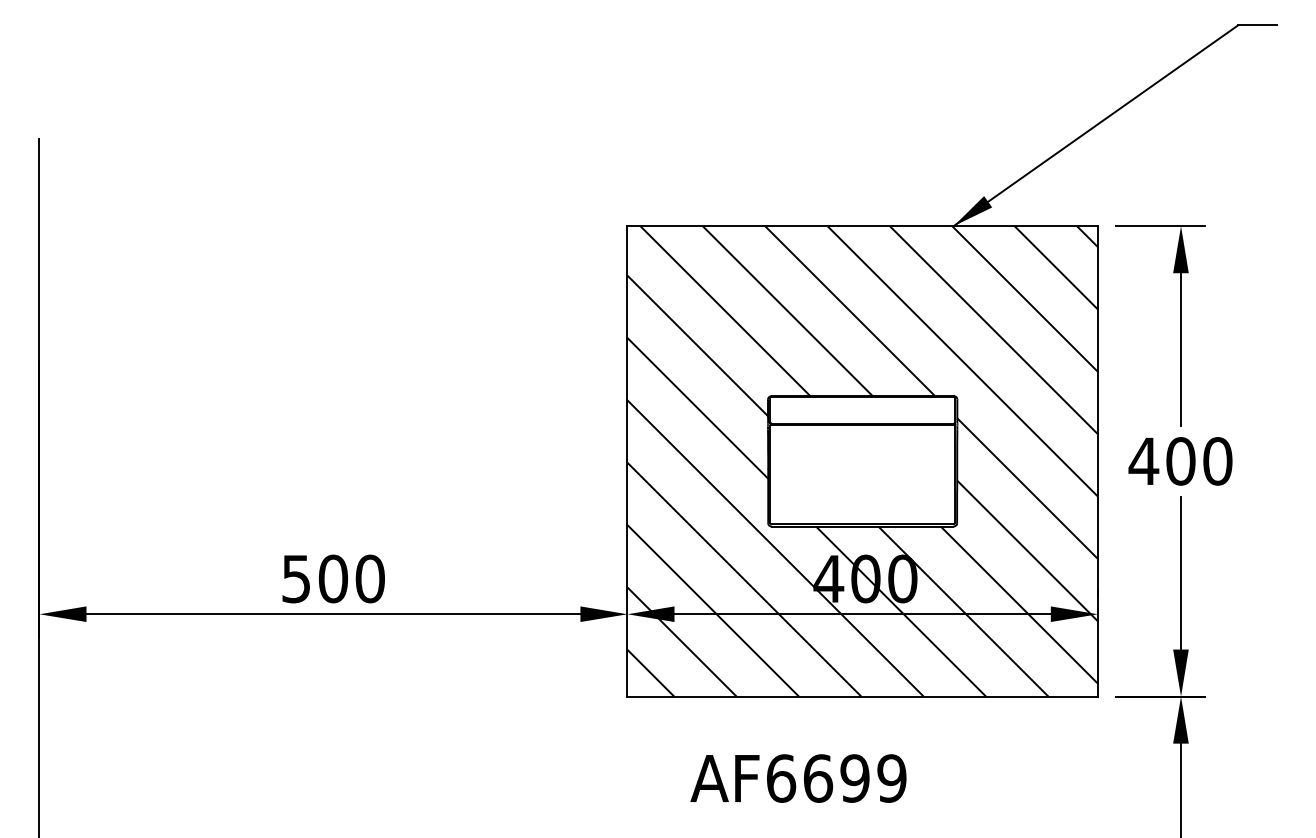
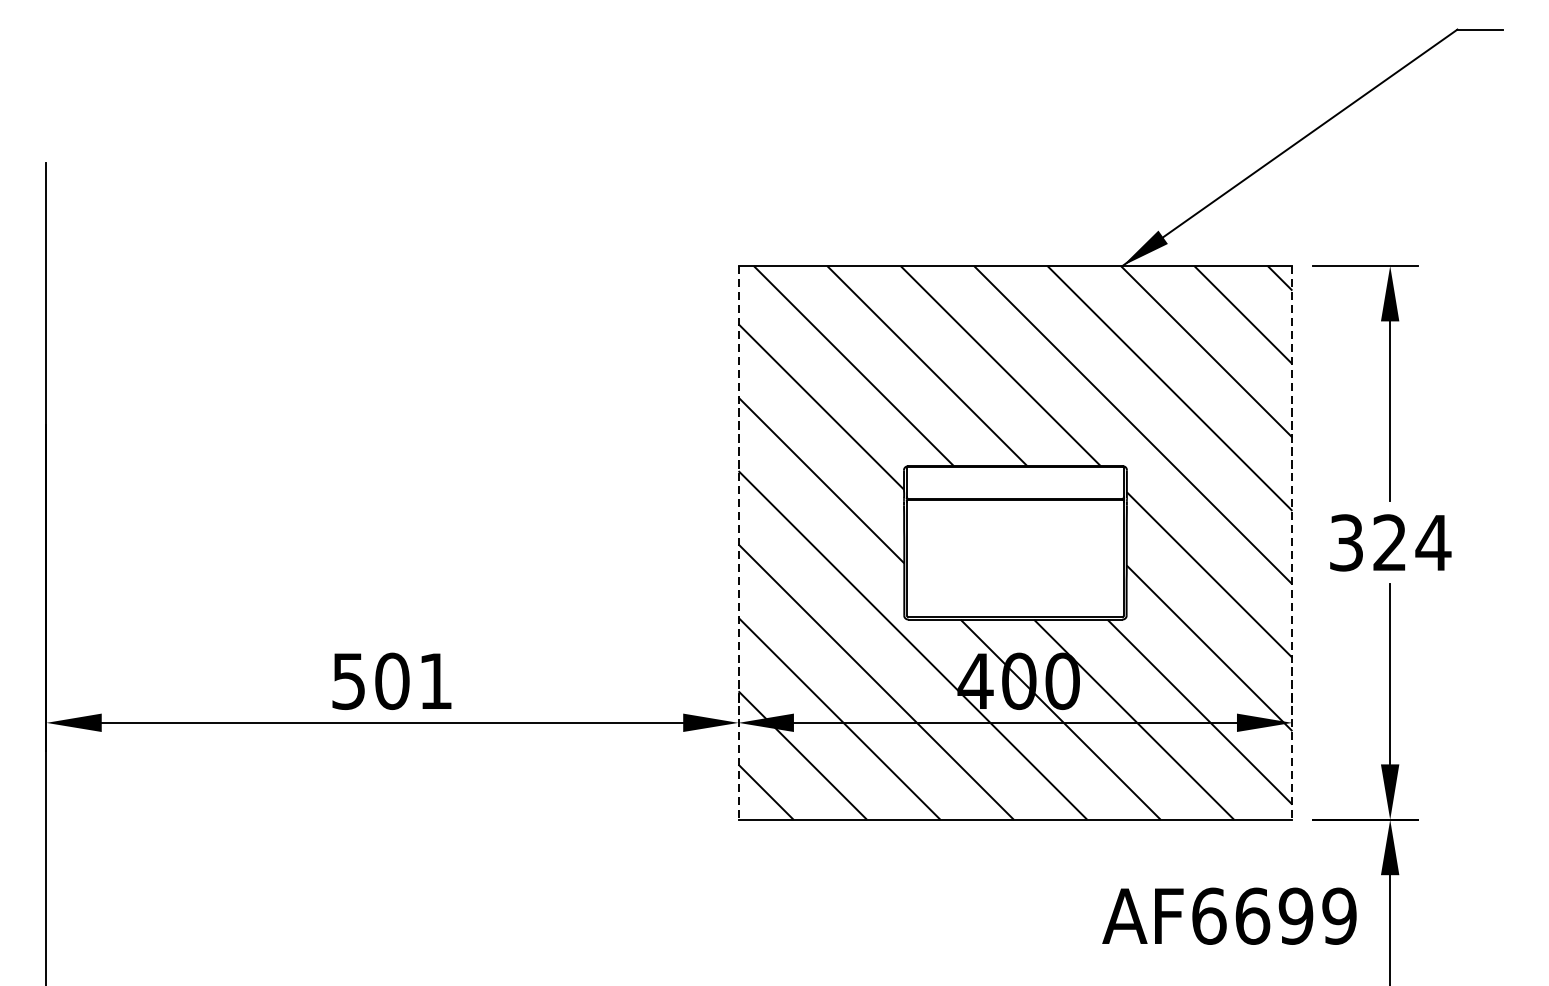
line: (627, 461) -> (738, 543), solid -> dashed
line: (1097, 461) -> (1291, 543), solid -> dashed
text: (1180, 461) -> (1389, 543), 400 -> 324
text: (369, 578) -> (434, 680), 500 -> 501
text: (798, 778) -> (1229, 916), moved

